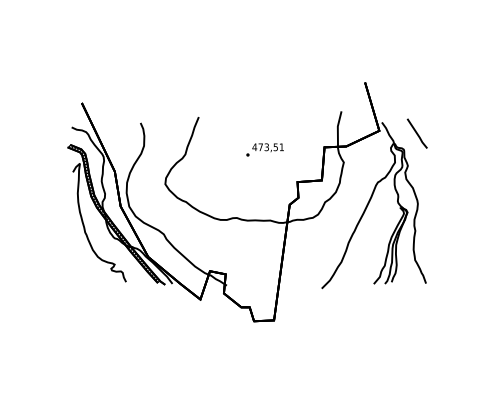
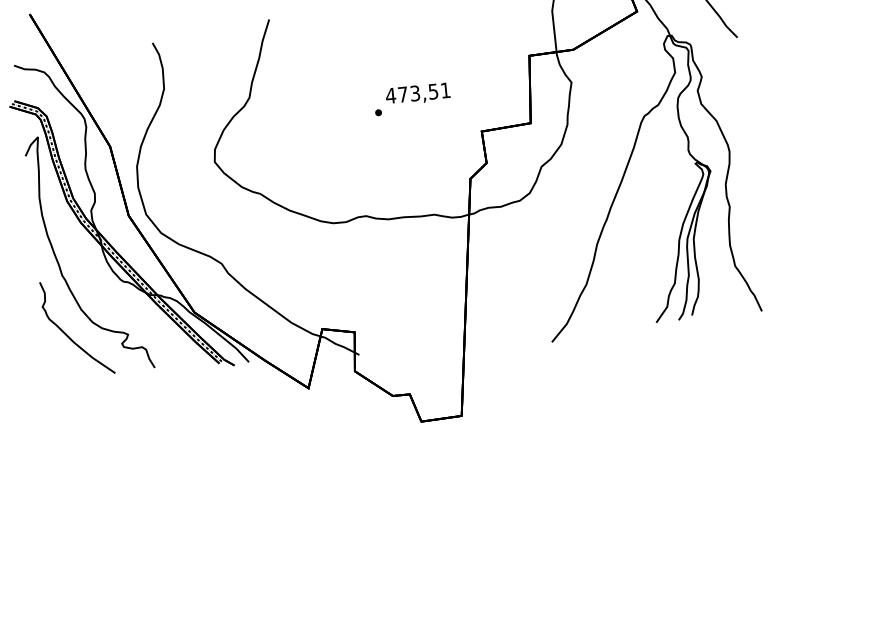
text: (264, 149) -> (411, 98), moved
curve: (85, 261) -> (68, 334), added

